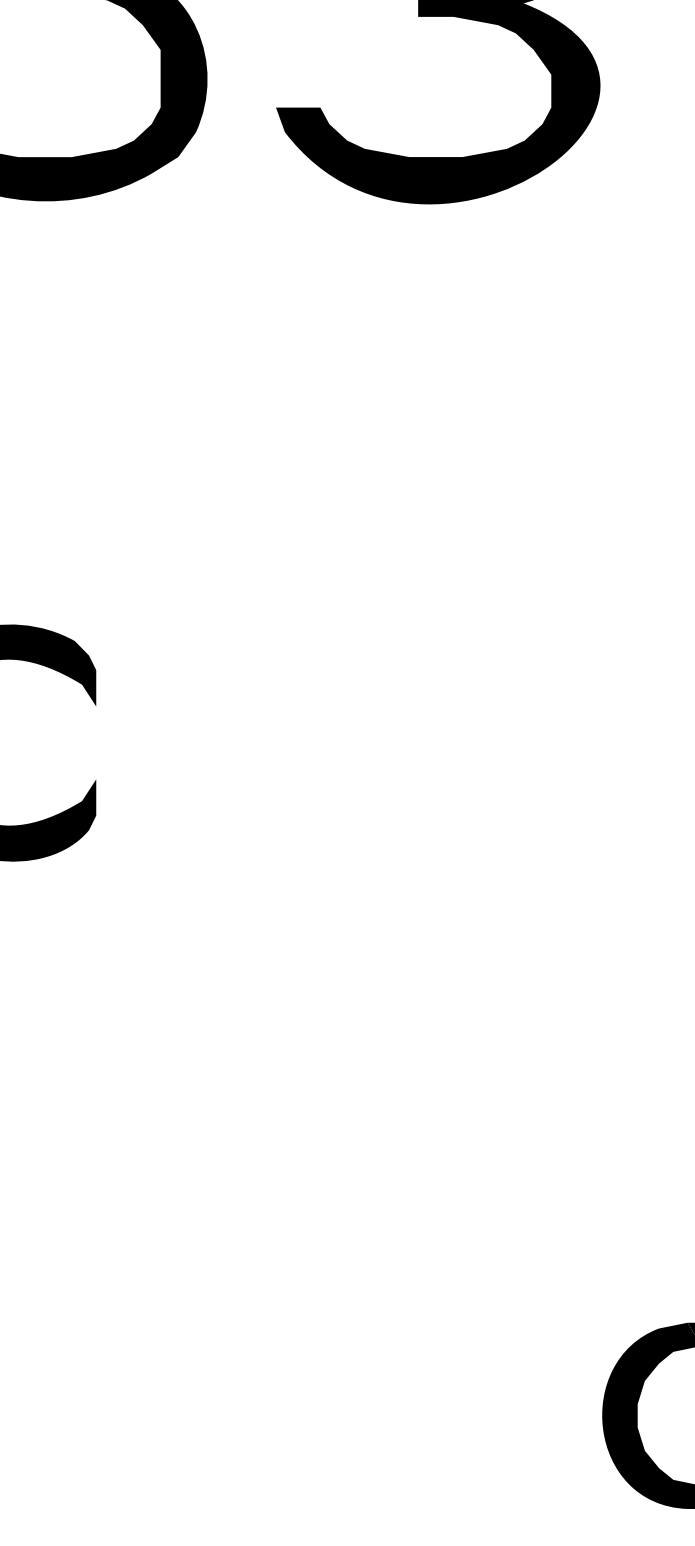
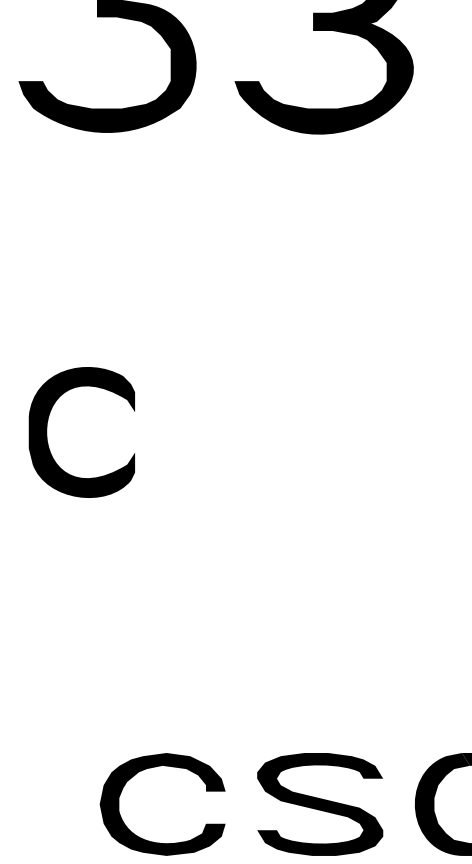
fill: (145, 1414) -> (162, 803), added
fill: (431, 1414) -> (320, 803), added

